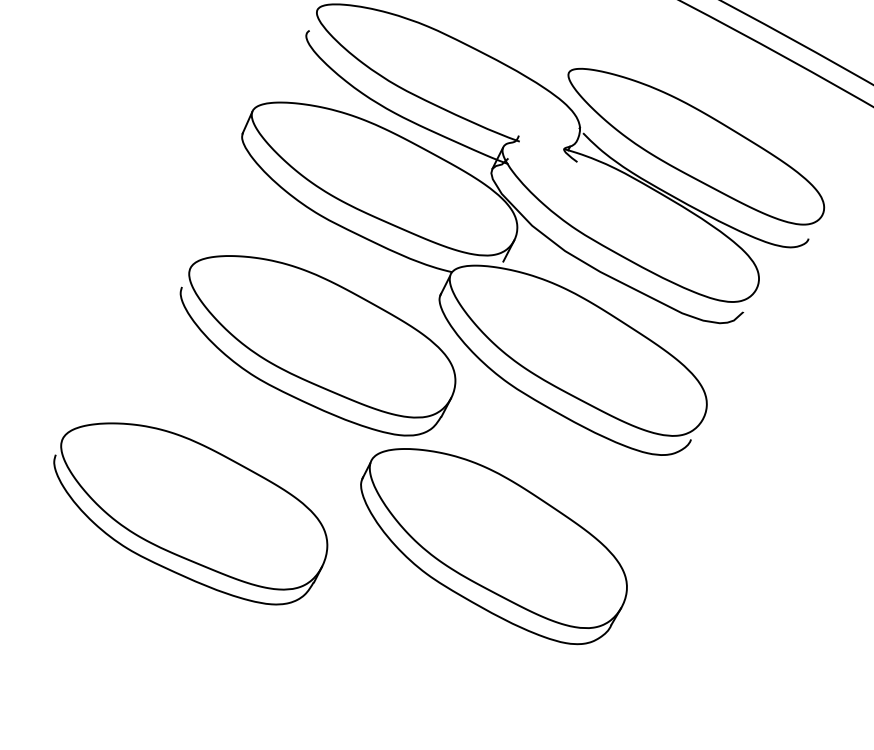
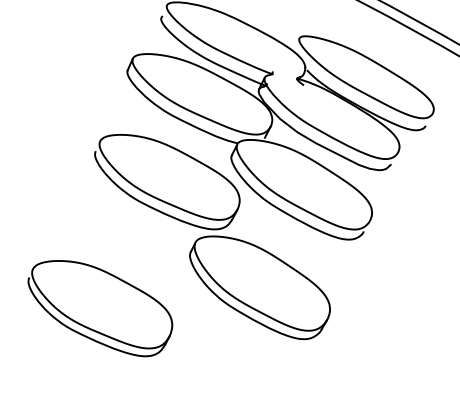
part: (191, 513) -> (100, 308), moved

